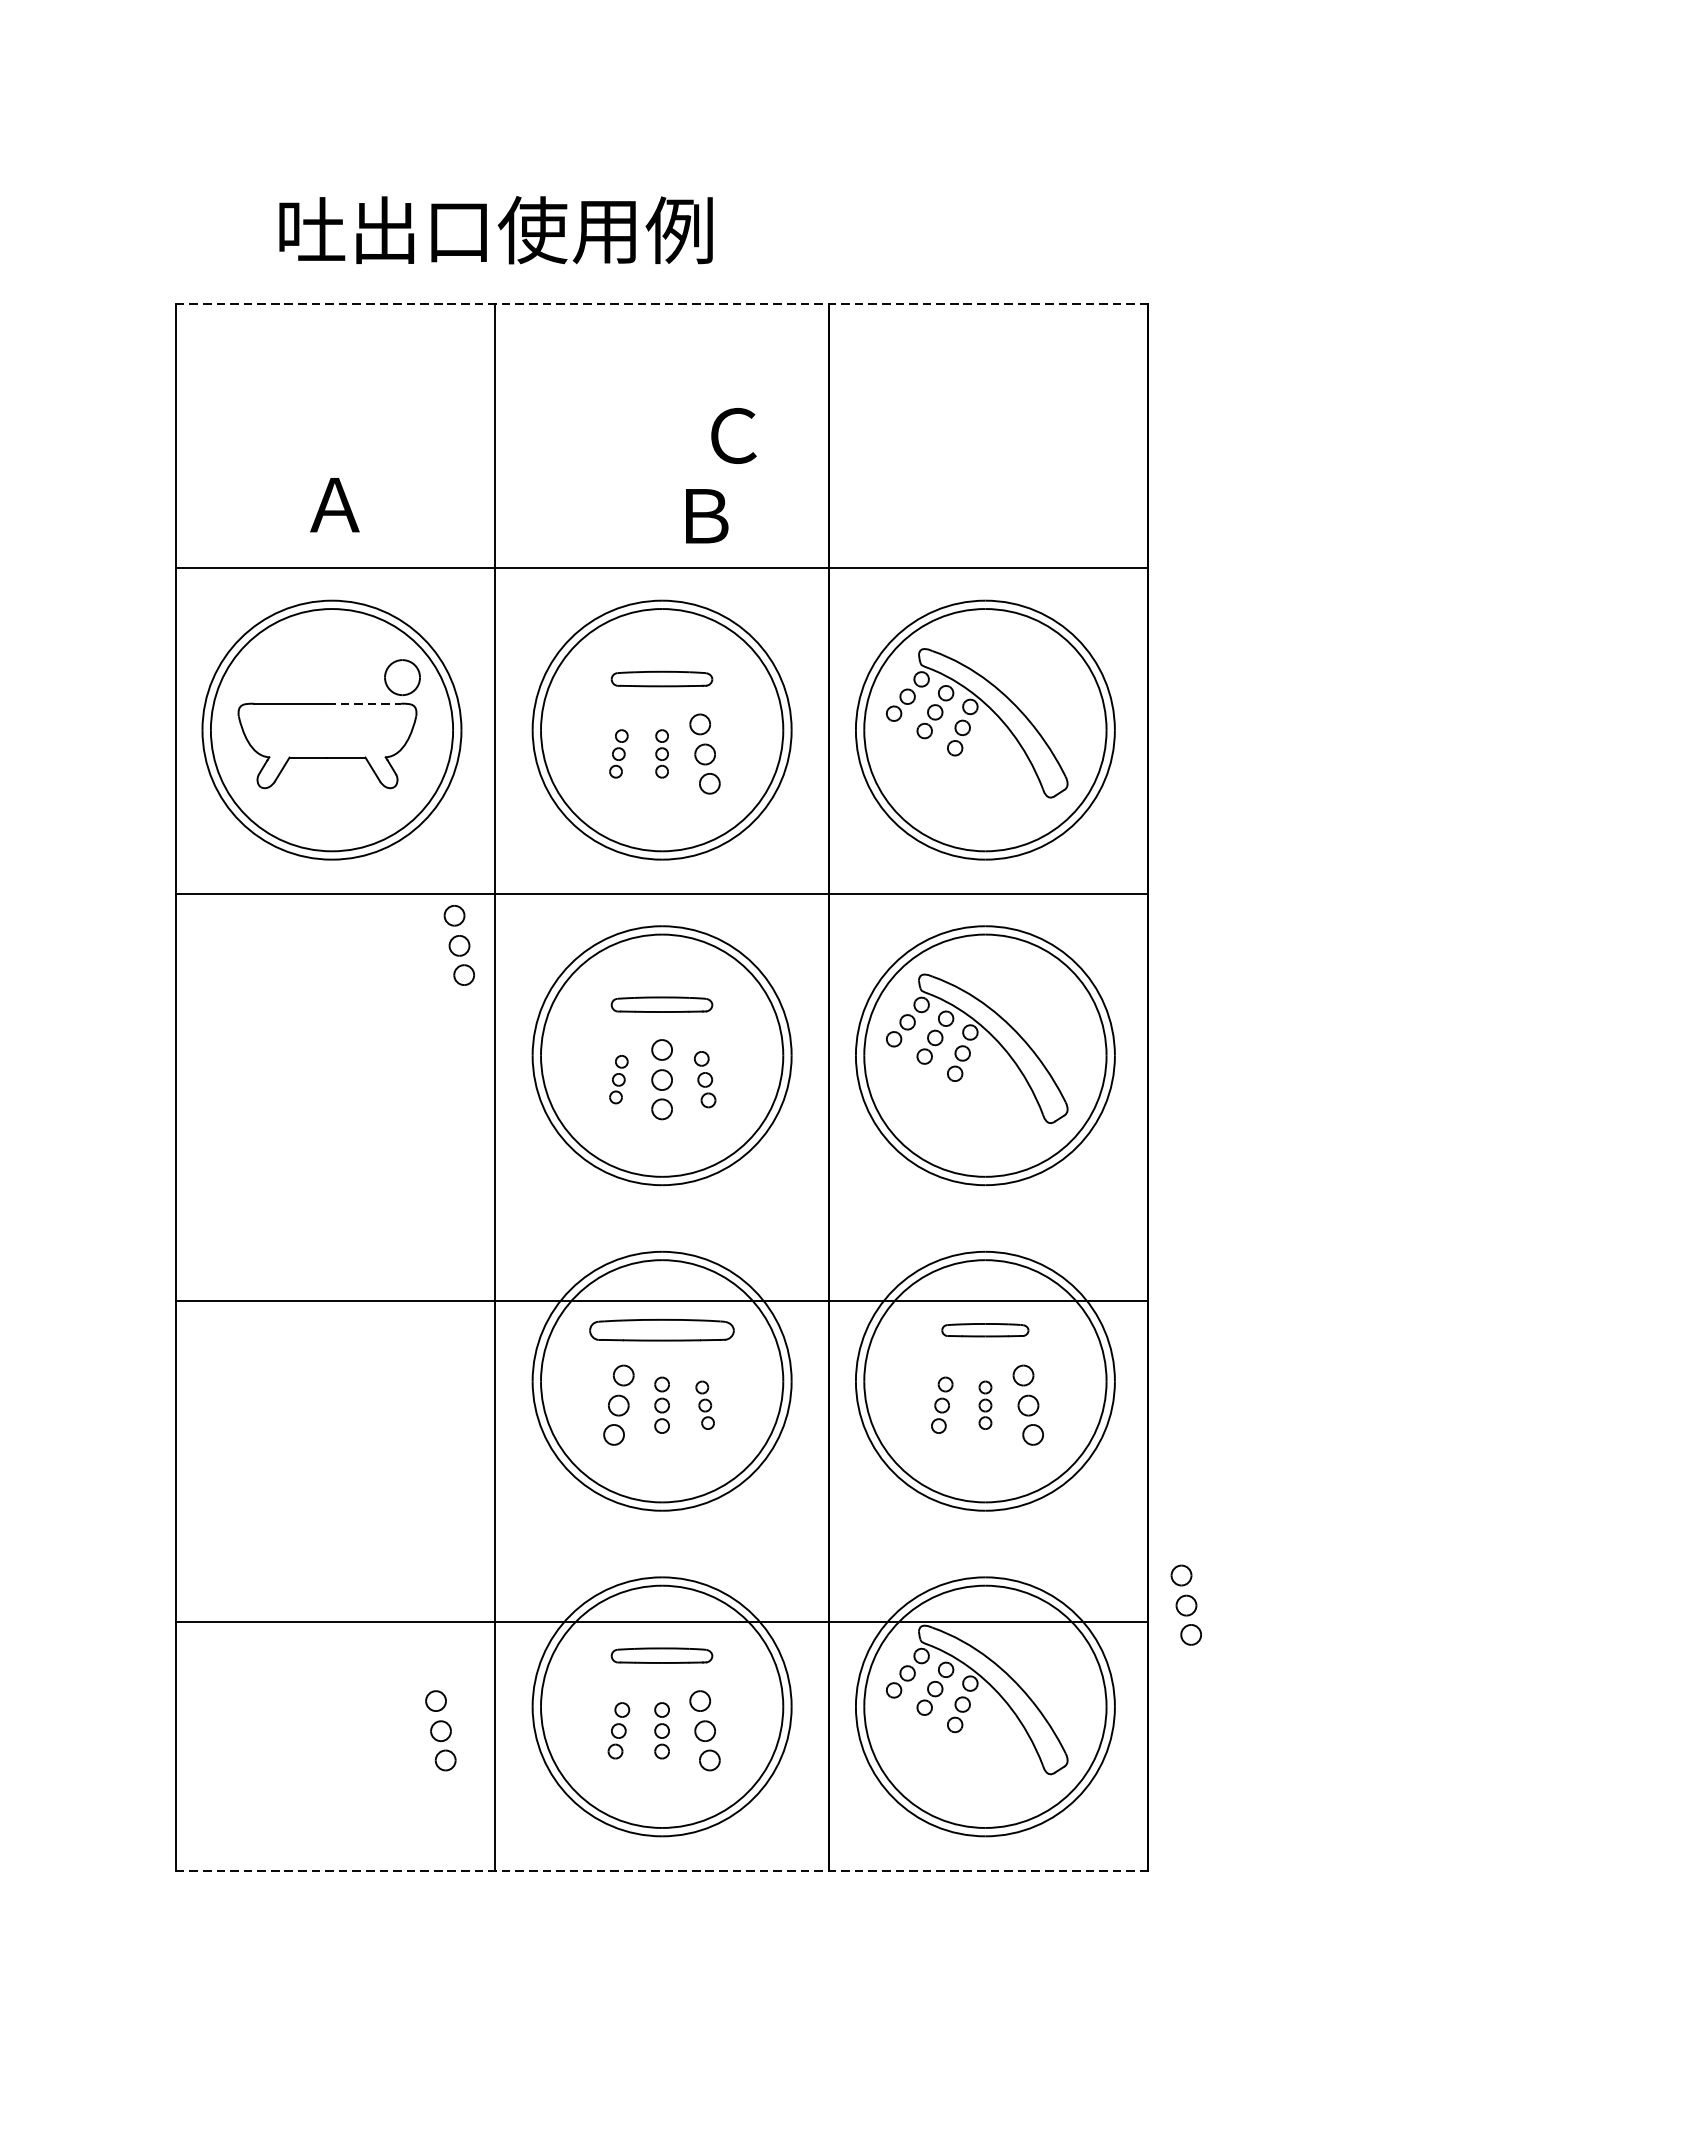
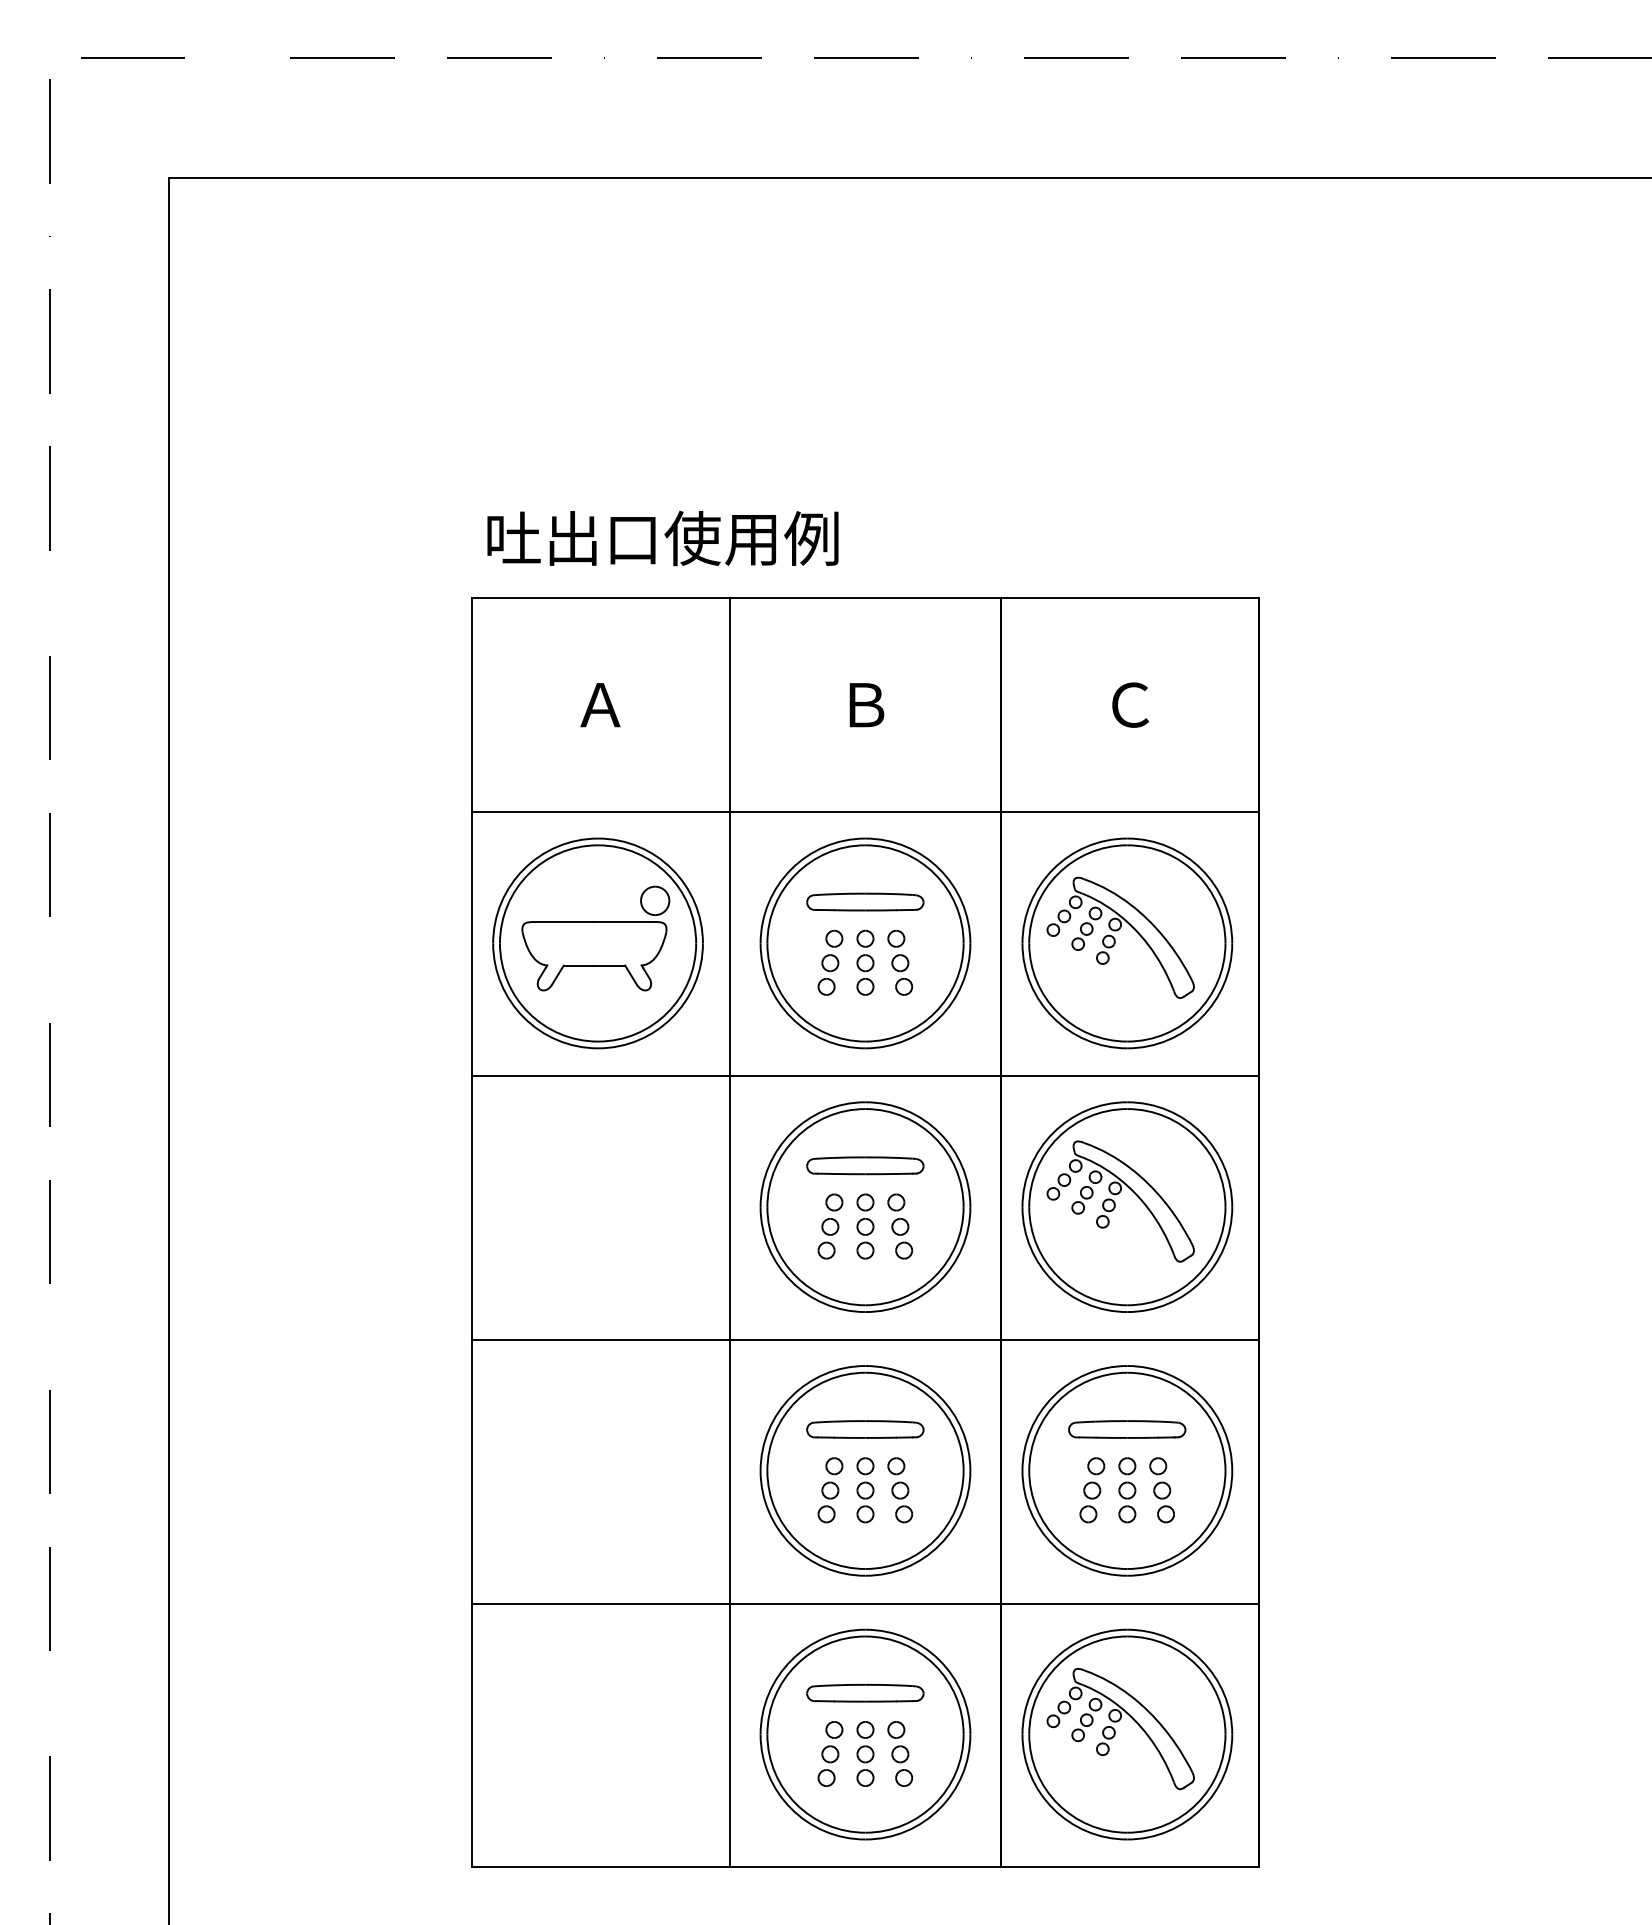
text: (495, 230) -> (662, 538), moved
line: (662, 304) -> (865, 598), dashed -> solid
text: (733, 435) -> (1130, 704), moved
text: (334, 505) -> (600, 705), moved
text: (706, 516) -> (866, 705), moved
part: (662, 678) -> (865, 901), size x1.43
line: (364, 704) -> (624, 922), dashed -> solid
part: (618, 753) -> (830, 962), size x1.67
part: (662, 753) -> (865, 962), size x1.67
part: (459, 945) -> (701, 1117), removed
part: (662, 1004) -> (865, 1165), size x1.43
part: (618, 1079) -> (830, 1226), size x1.67
part: (705, 1079) -> (900, 1226), size x1.43
line: (662, 1300) -> (865, 1339), moved
part: (985, 1330) -> (1127, 1429), size x1.67
part: (662, 1405) -> (865, 1490), size x1.43
part: (705, 1405) -> (900, 1490), size x1.67
part: (942, 1405) -> (1092, 1490), size x1.43
part: (985, 1405) -> (1127, 1490), size x1.67
part: (1185, 1605) -> (1289, 1652), removed
line: (662, 1621) -> (865, 1603), moved
part: (662, 1654) -> (865, 1692), size x1.43
part: (441, 1730) -> (686, 1753), removed
part: (618, 1730) -> (830, 1753), size x1.43
part: (662, 1730) -> (865, 1753), size x1.43
line: (662, 1870) -> (865, 1867), dashed -> solid

